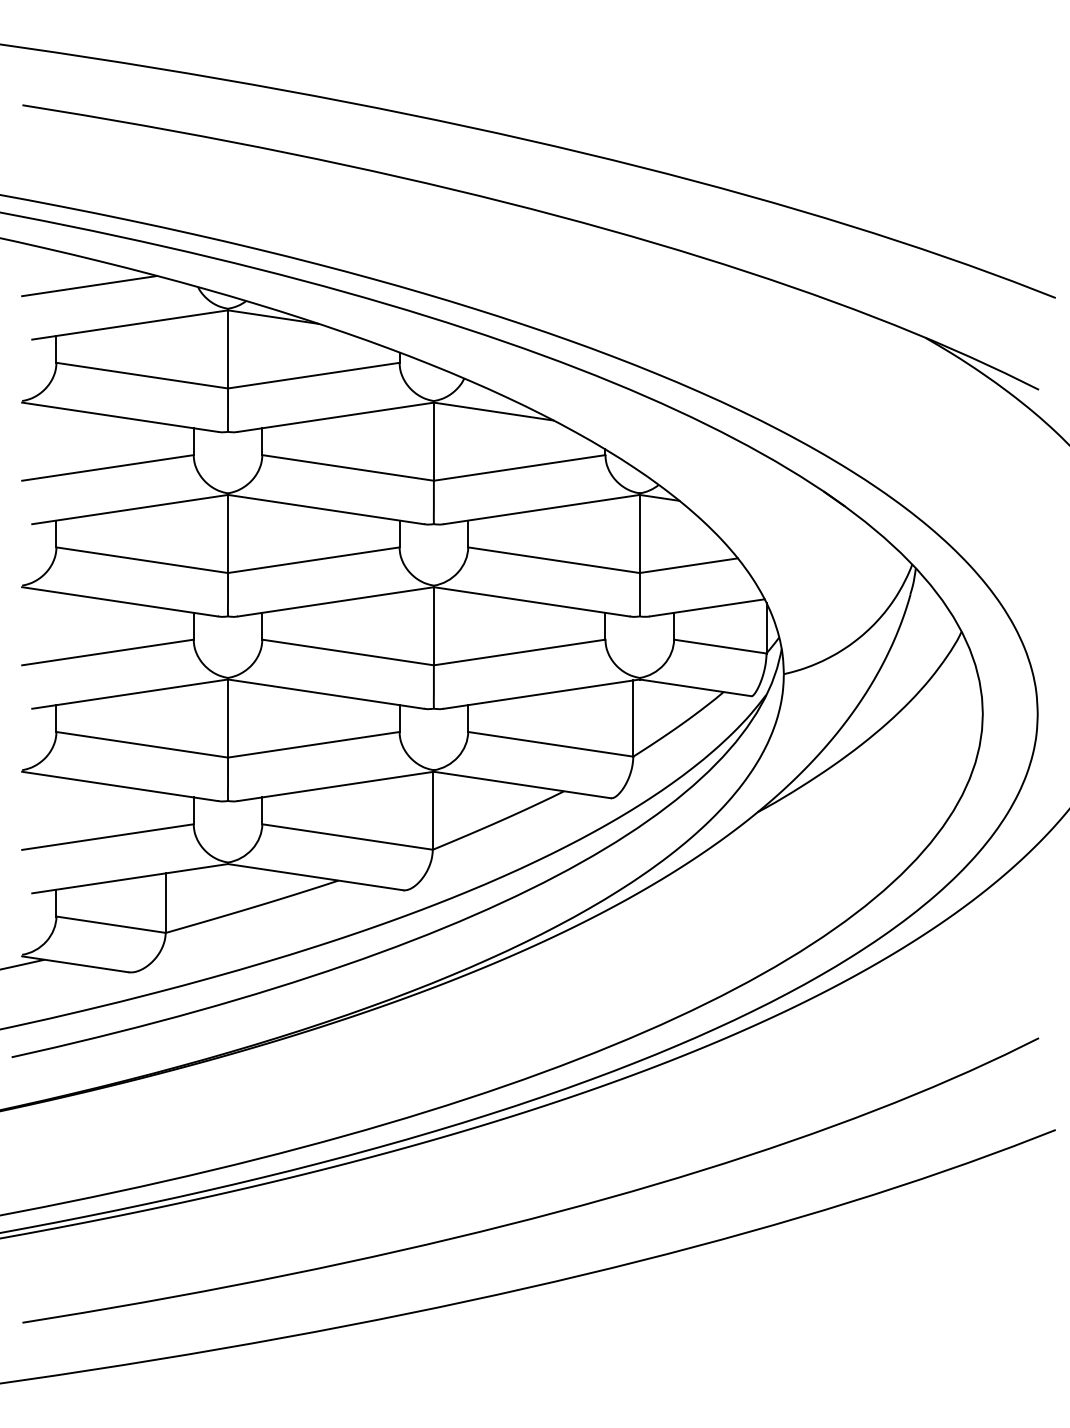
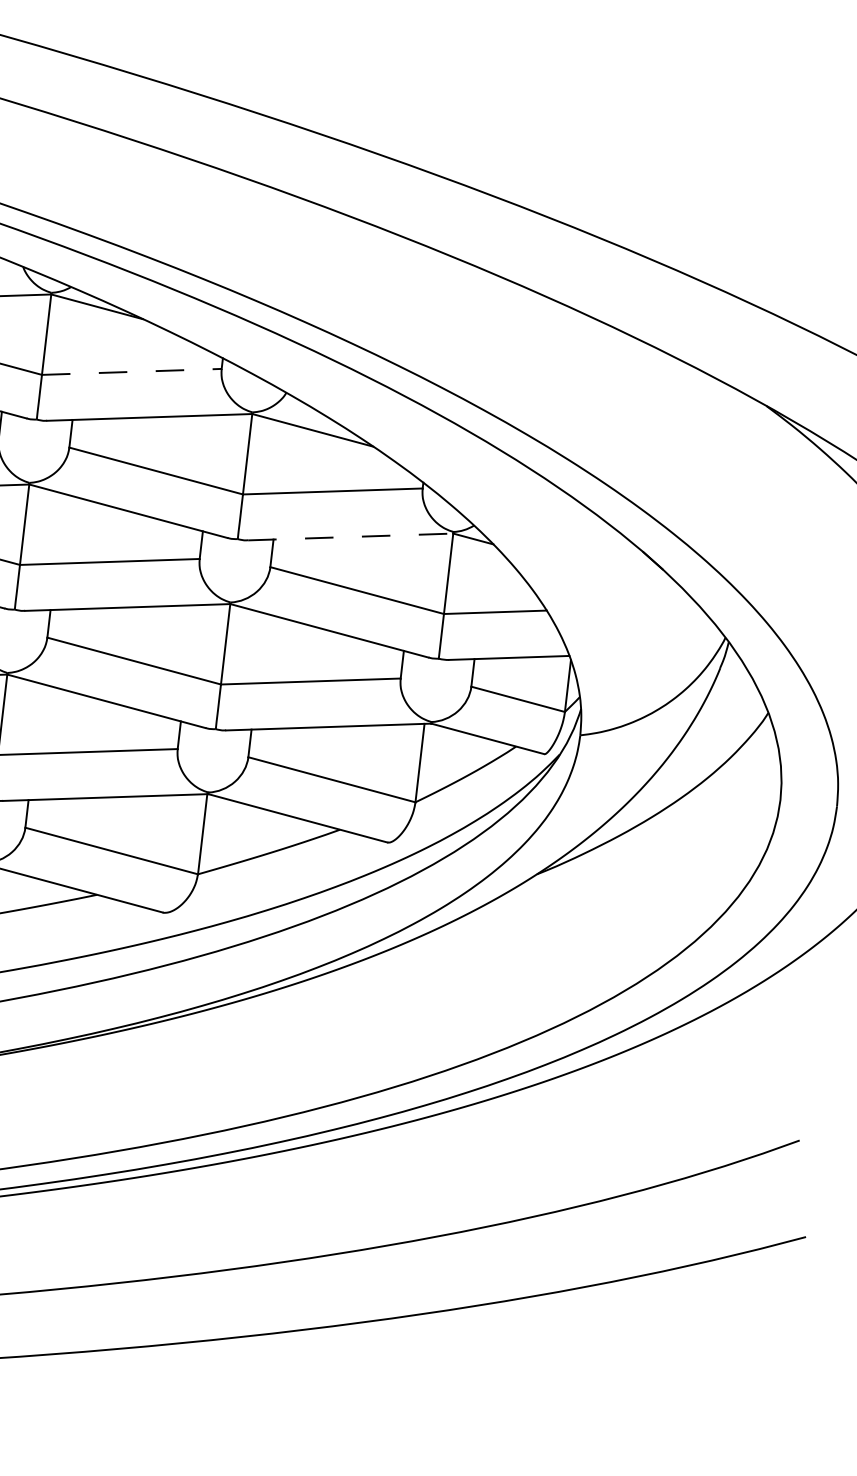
line: (313, 375) -> (131, 371), solid -> dashed
line: (541, 509) -> (350, 536), solid -> dashed

